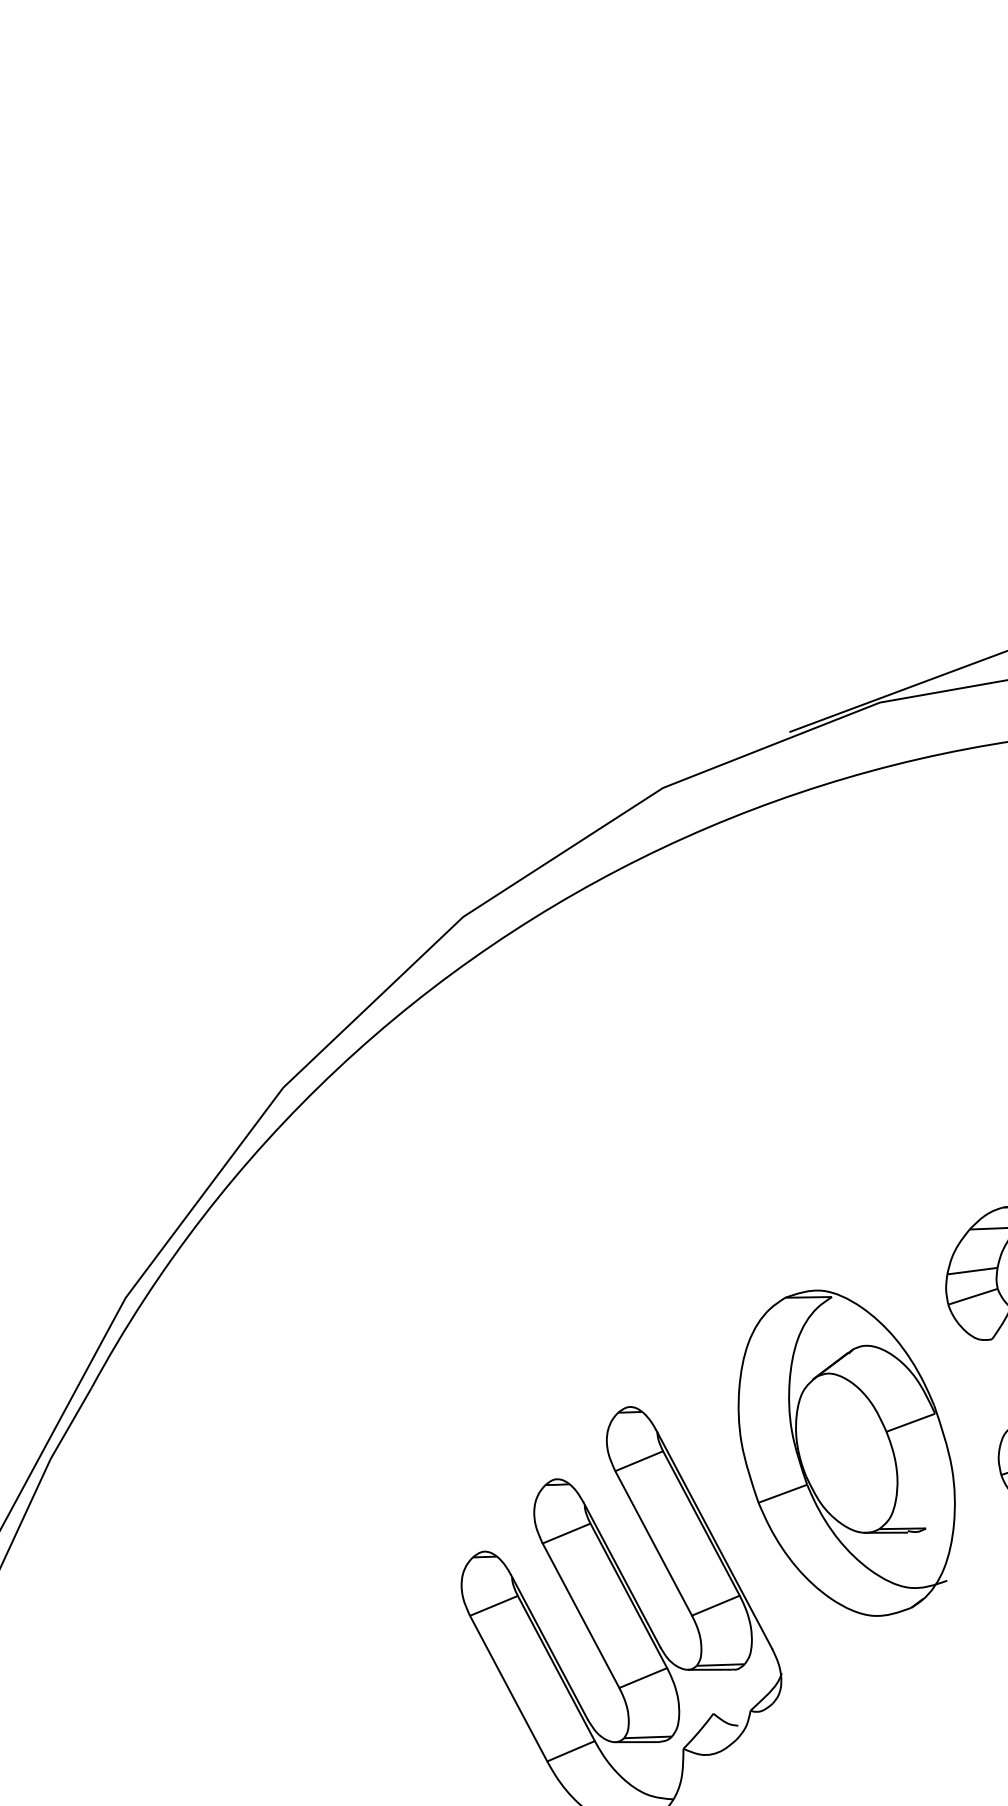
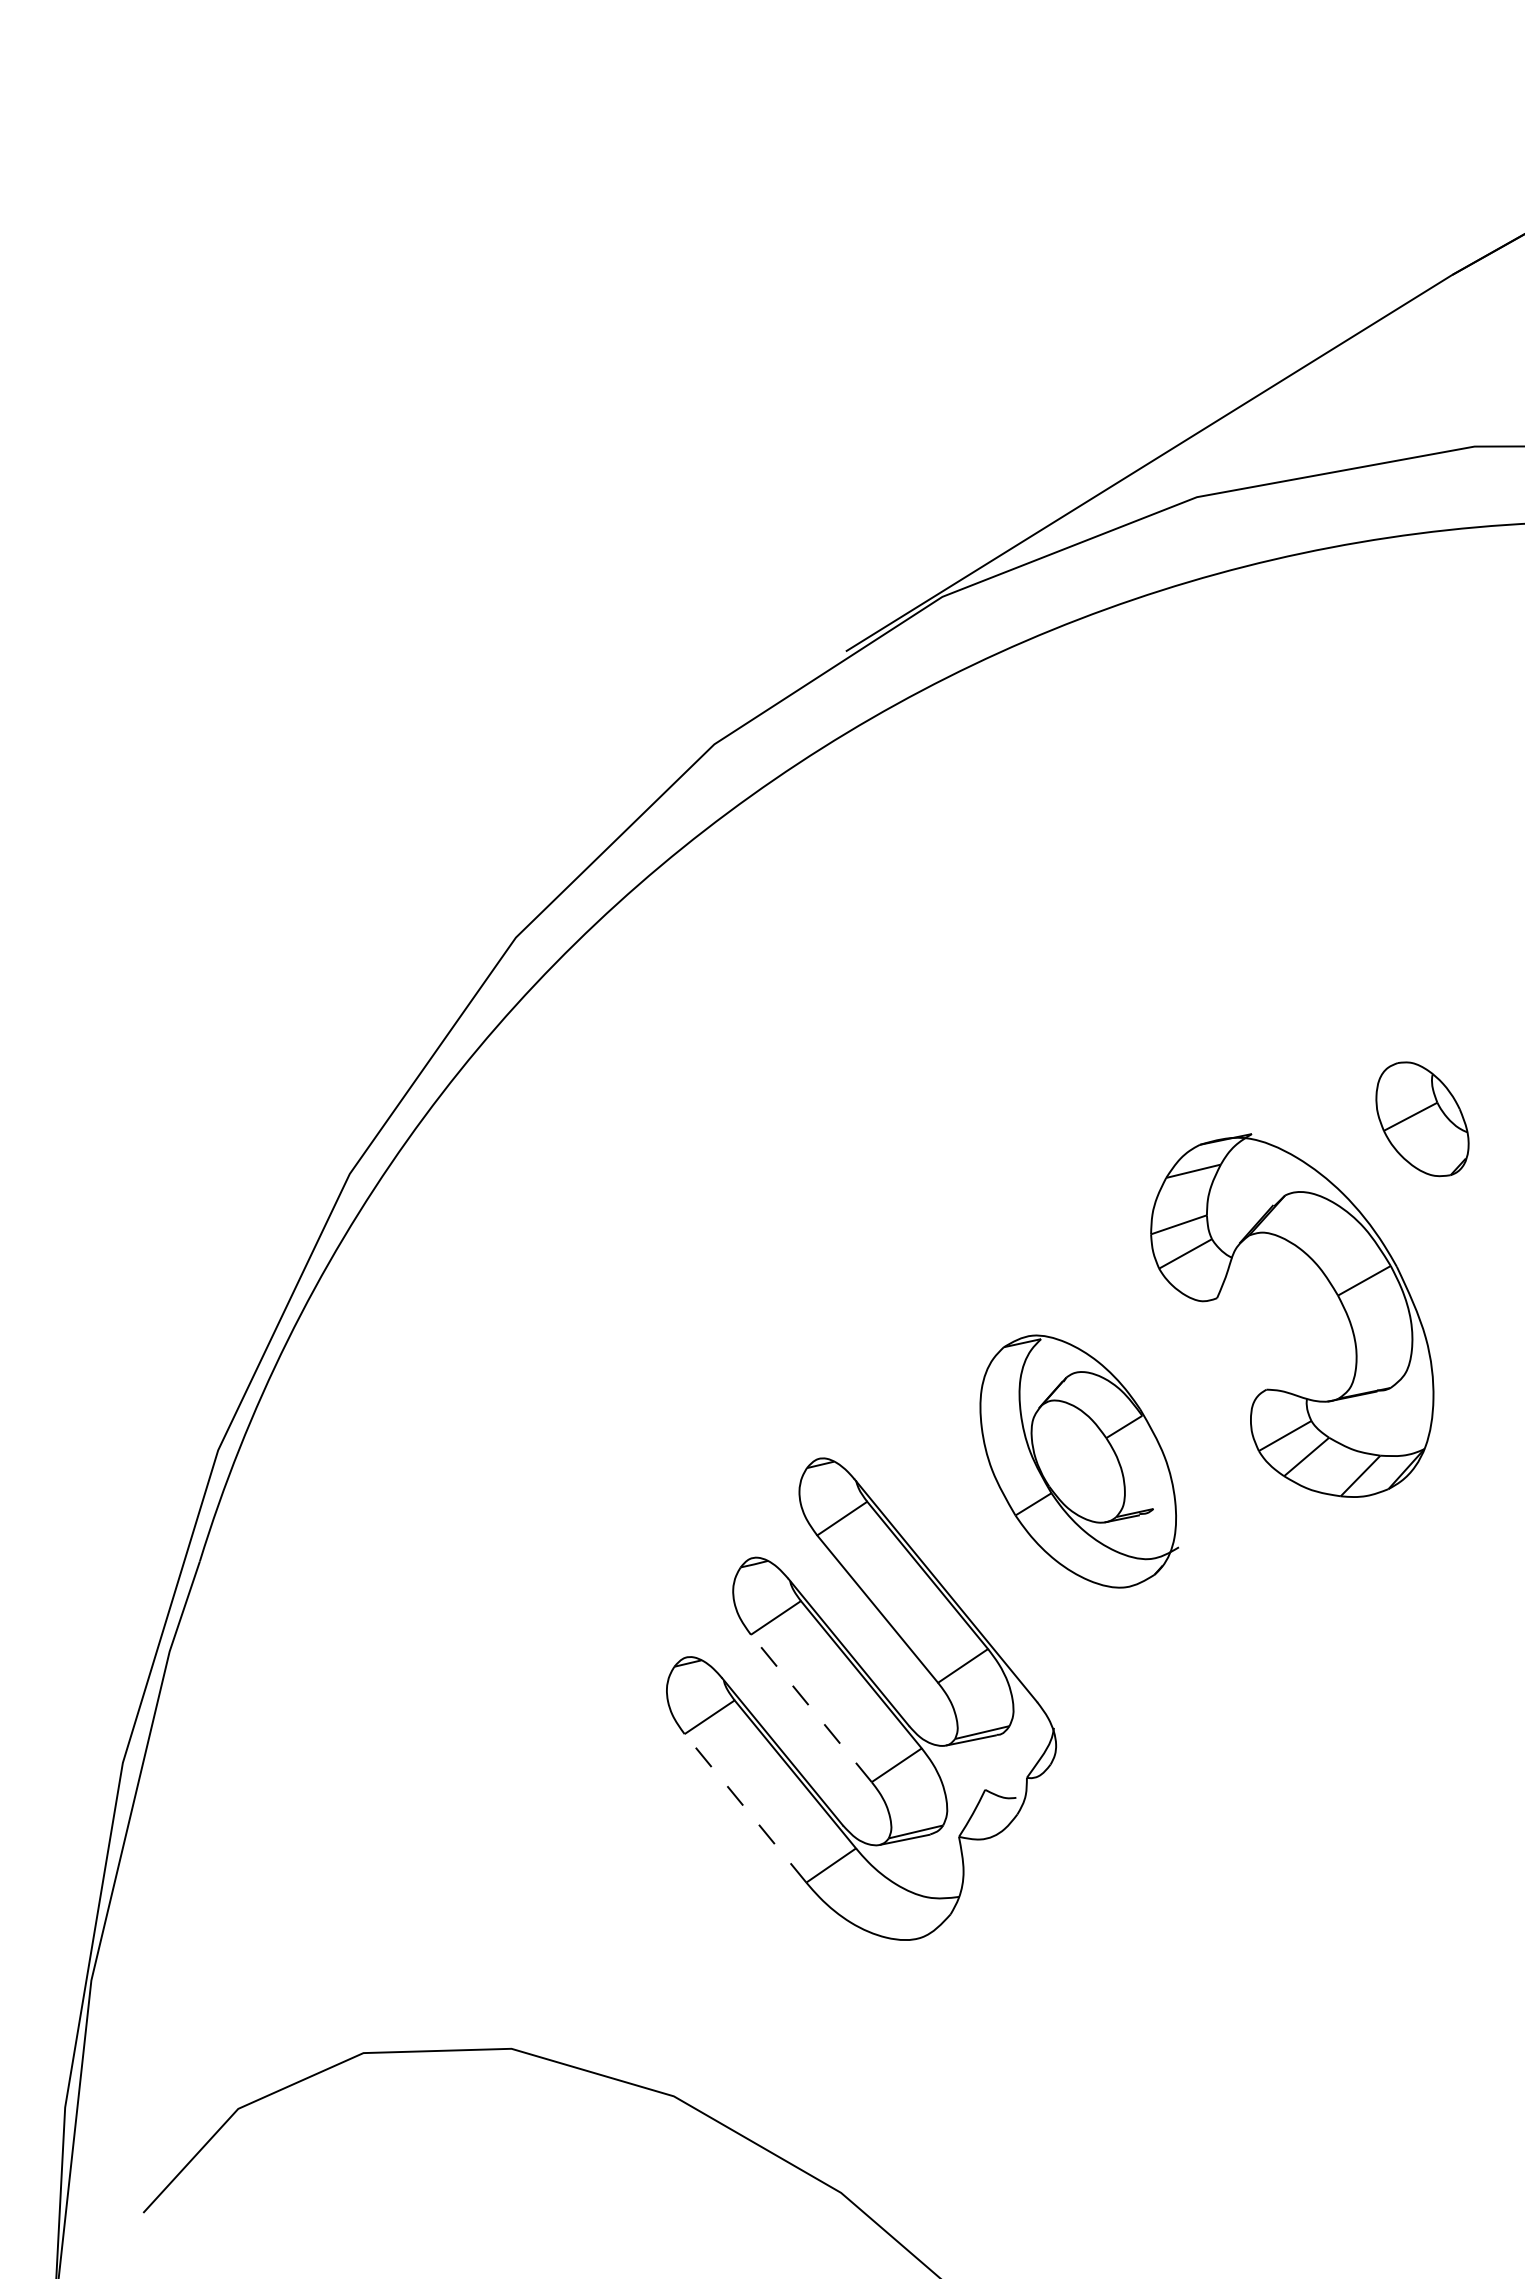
part: (848, 1453) -> (1079, 1461), size x0.7
line: (581, 1615) -> (811, 1708), solid -> dashed
line: (508, 1687) -> (745, 1807), solid -> dashed

